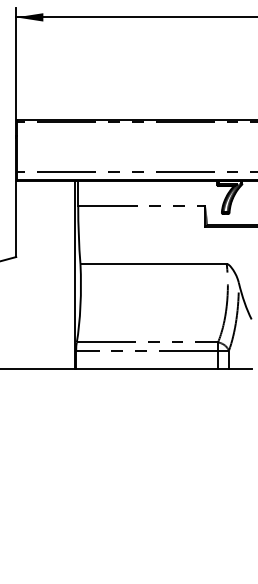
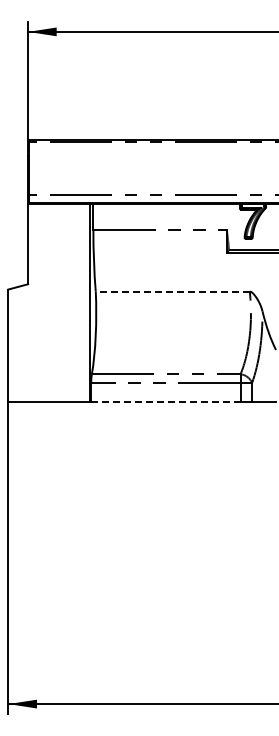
line: (153, 263) -> (172, 291), solid -> dashed
line: (146, 369) -> (165, 402), solid -> dashed

